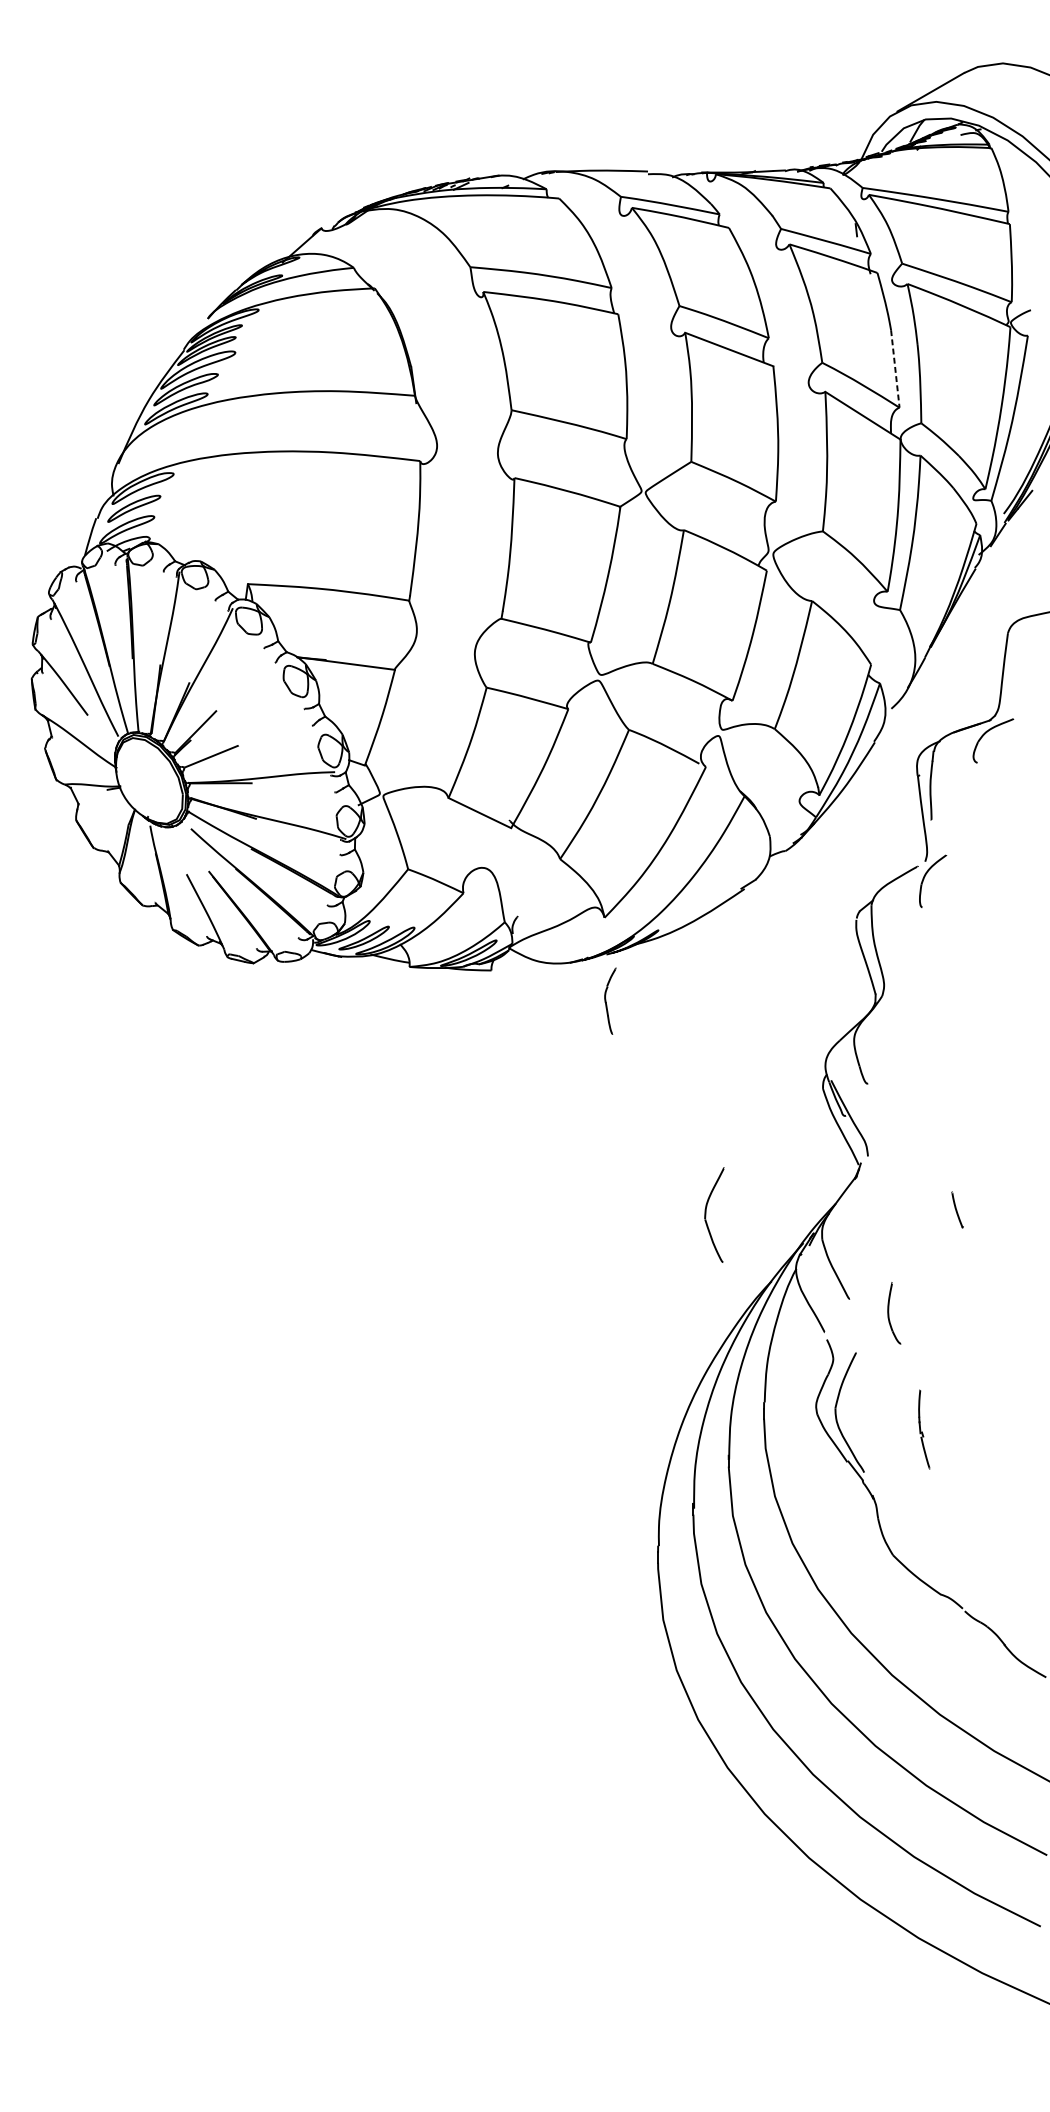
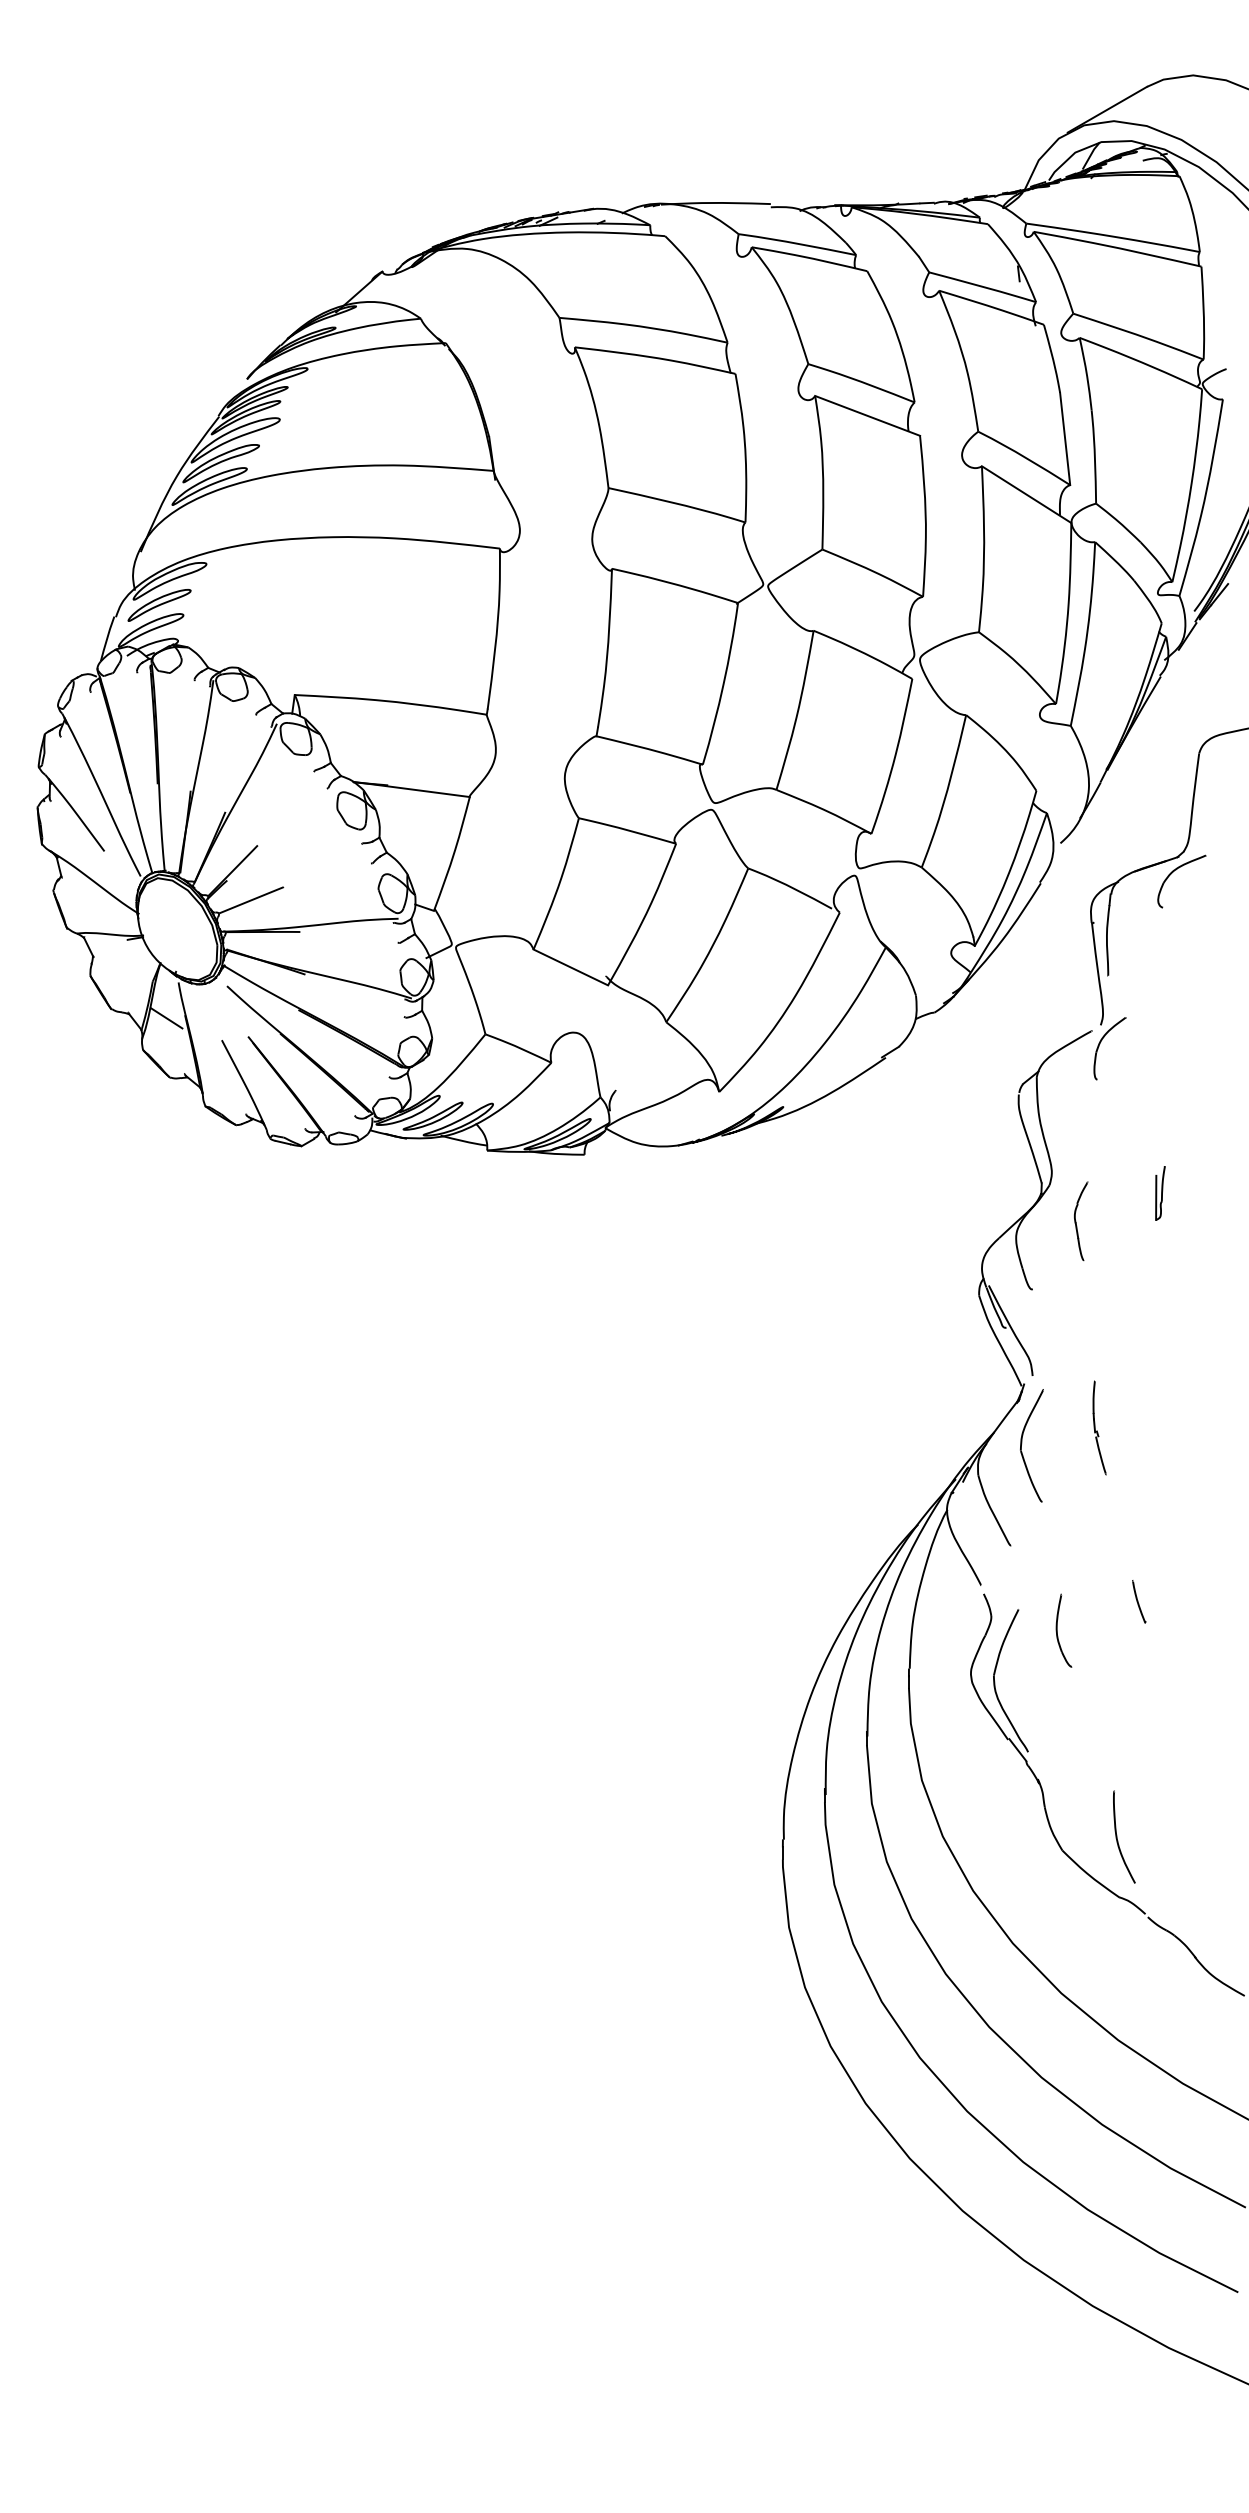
line: (895, 369) -> (1065, 439), dashed -> solid
line: (140, 855) -> (166, 1018), added
part: (610, 1001) -> (1081, 1221), moved
part: (975, 1003) -> (1160, 1193), added
part: (957, 1209) -> (1139, 1601), moved
part: (706, 1213) -> (1022, 1443), moved
part: (893, 1313) -> (1063, 1630), moved
part: (924, 1429) -> (1099, 1427), moved
curve: (939, 1543) -> (1117, 1836), added

